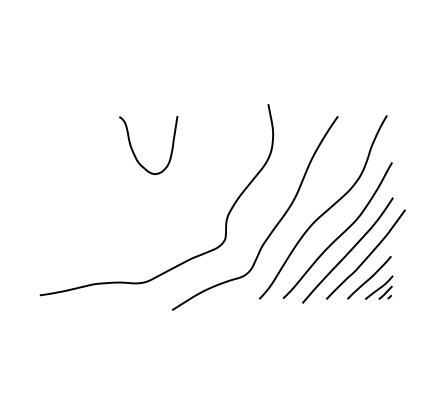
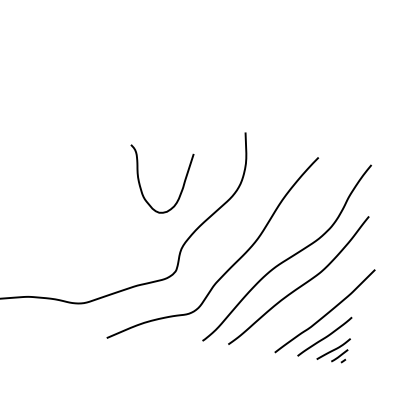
curve: (134, 152) -> (141, 185), moved
curve: (348, 251) -> (306, 304), removed

